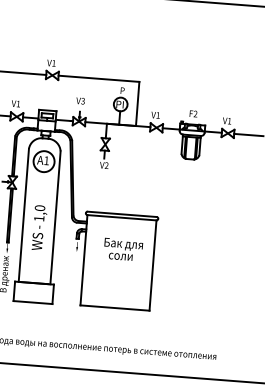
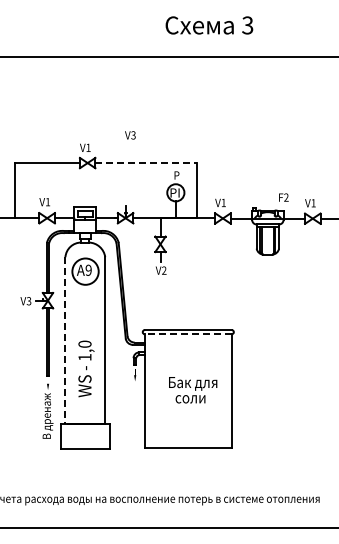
line: (99, 78) -> (146, 162), solid -> dashed
text: (80, 101) -> (130, 135), moved
text: (193, 113) -> (283, 197), moved
text: (46, 160) -> (88, 269), A1 -> A9
line: (23, 215) -> (65, 340), solid -> dashed
line: (121, 217) -> (187, 334), solid -> dashed
text: (39, 227) -> (86, 368), moved
text: (123, 250) -> (193, 390), moved

